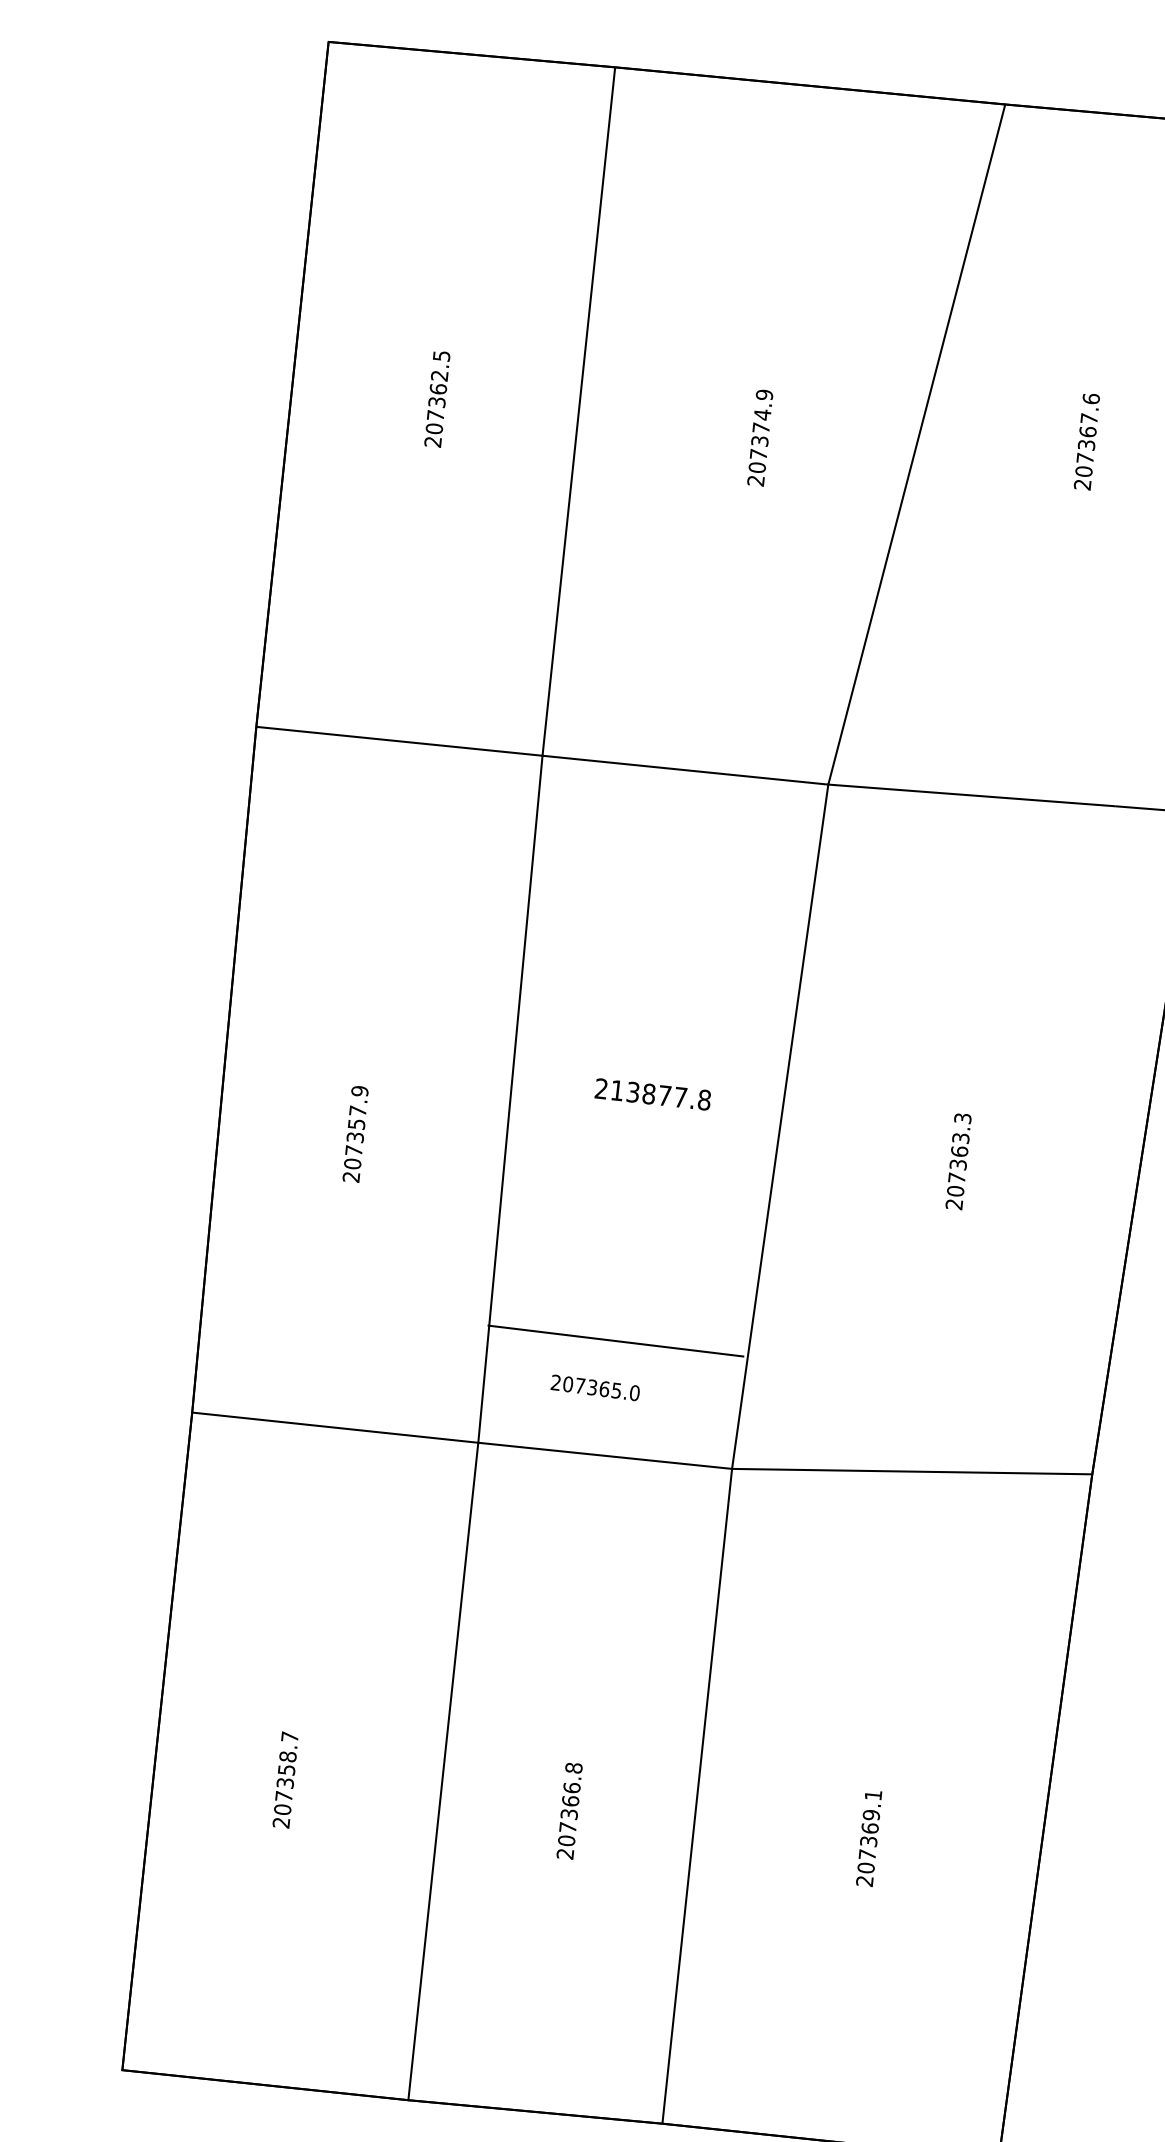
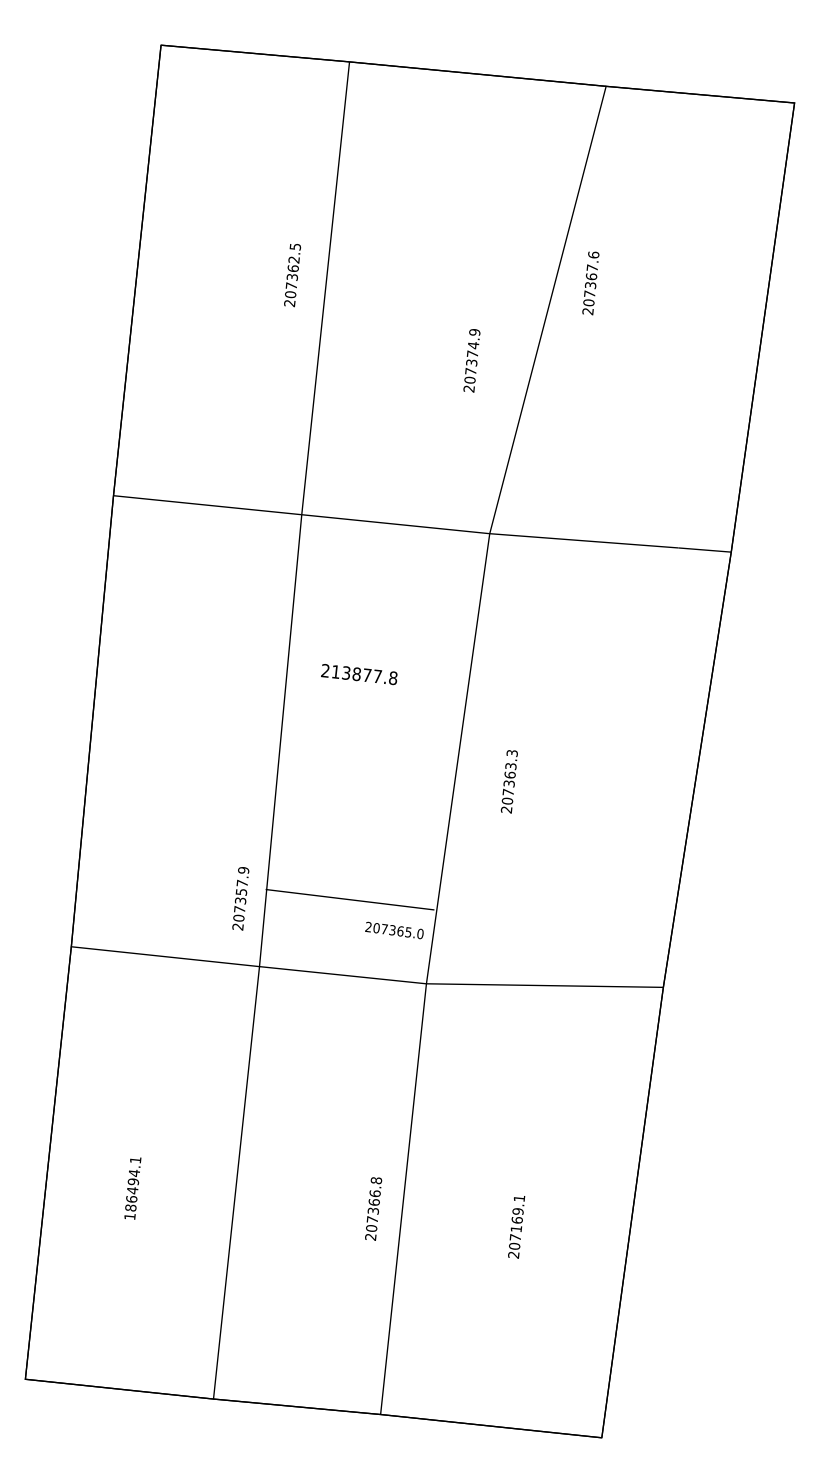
text: (437, 399) -> (292, 275), moved
text: (759, 437) -> (471, 360), moved
text: (1086, 442) -> (590, 283), moved
text: (653, 1094) -> (359, 674), moved
text: (355, 1133) -> (240, 898), moved
text: (957, 1161) -> (508, 781), moved
text: (595, 1387) -> (394, 930), moved
text: (285, 1780) -> (132, 1188), 207358.7 -> 186494.1
text: (569, 1810) -> (373, 1208), moved
text: (869, 1840) -> (516, 1228), 207369.1 -> 207169.1

